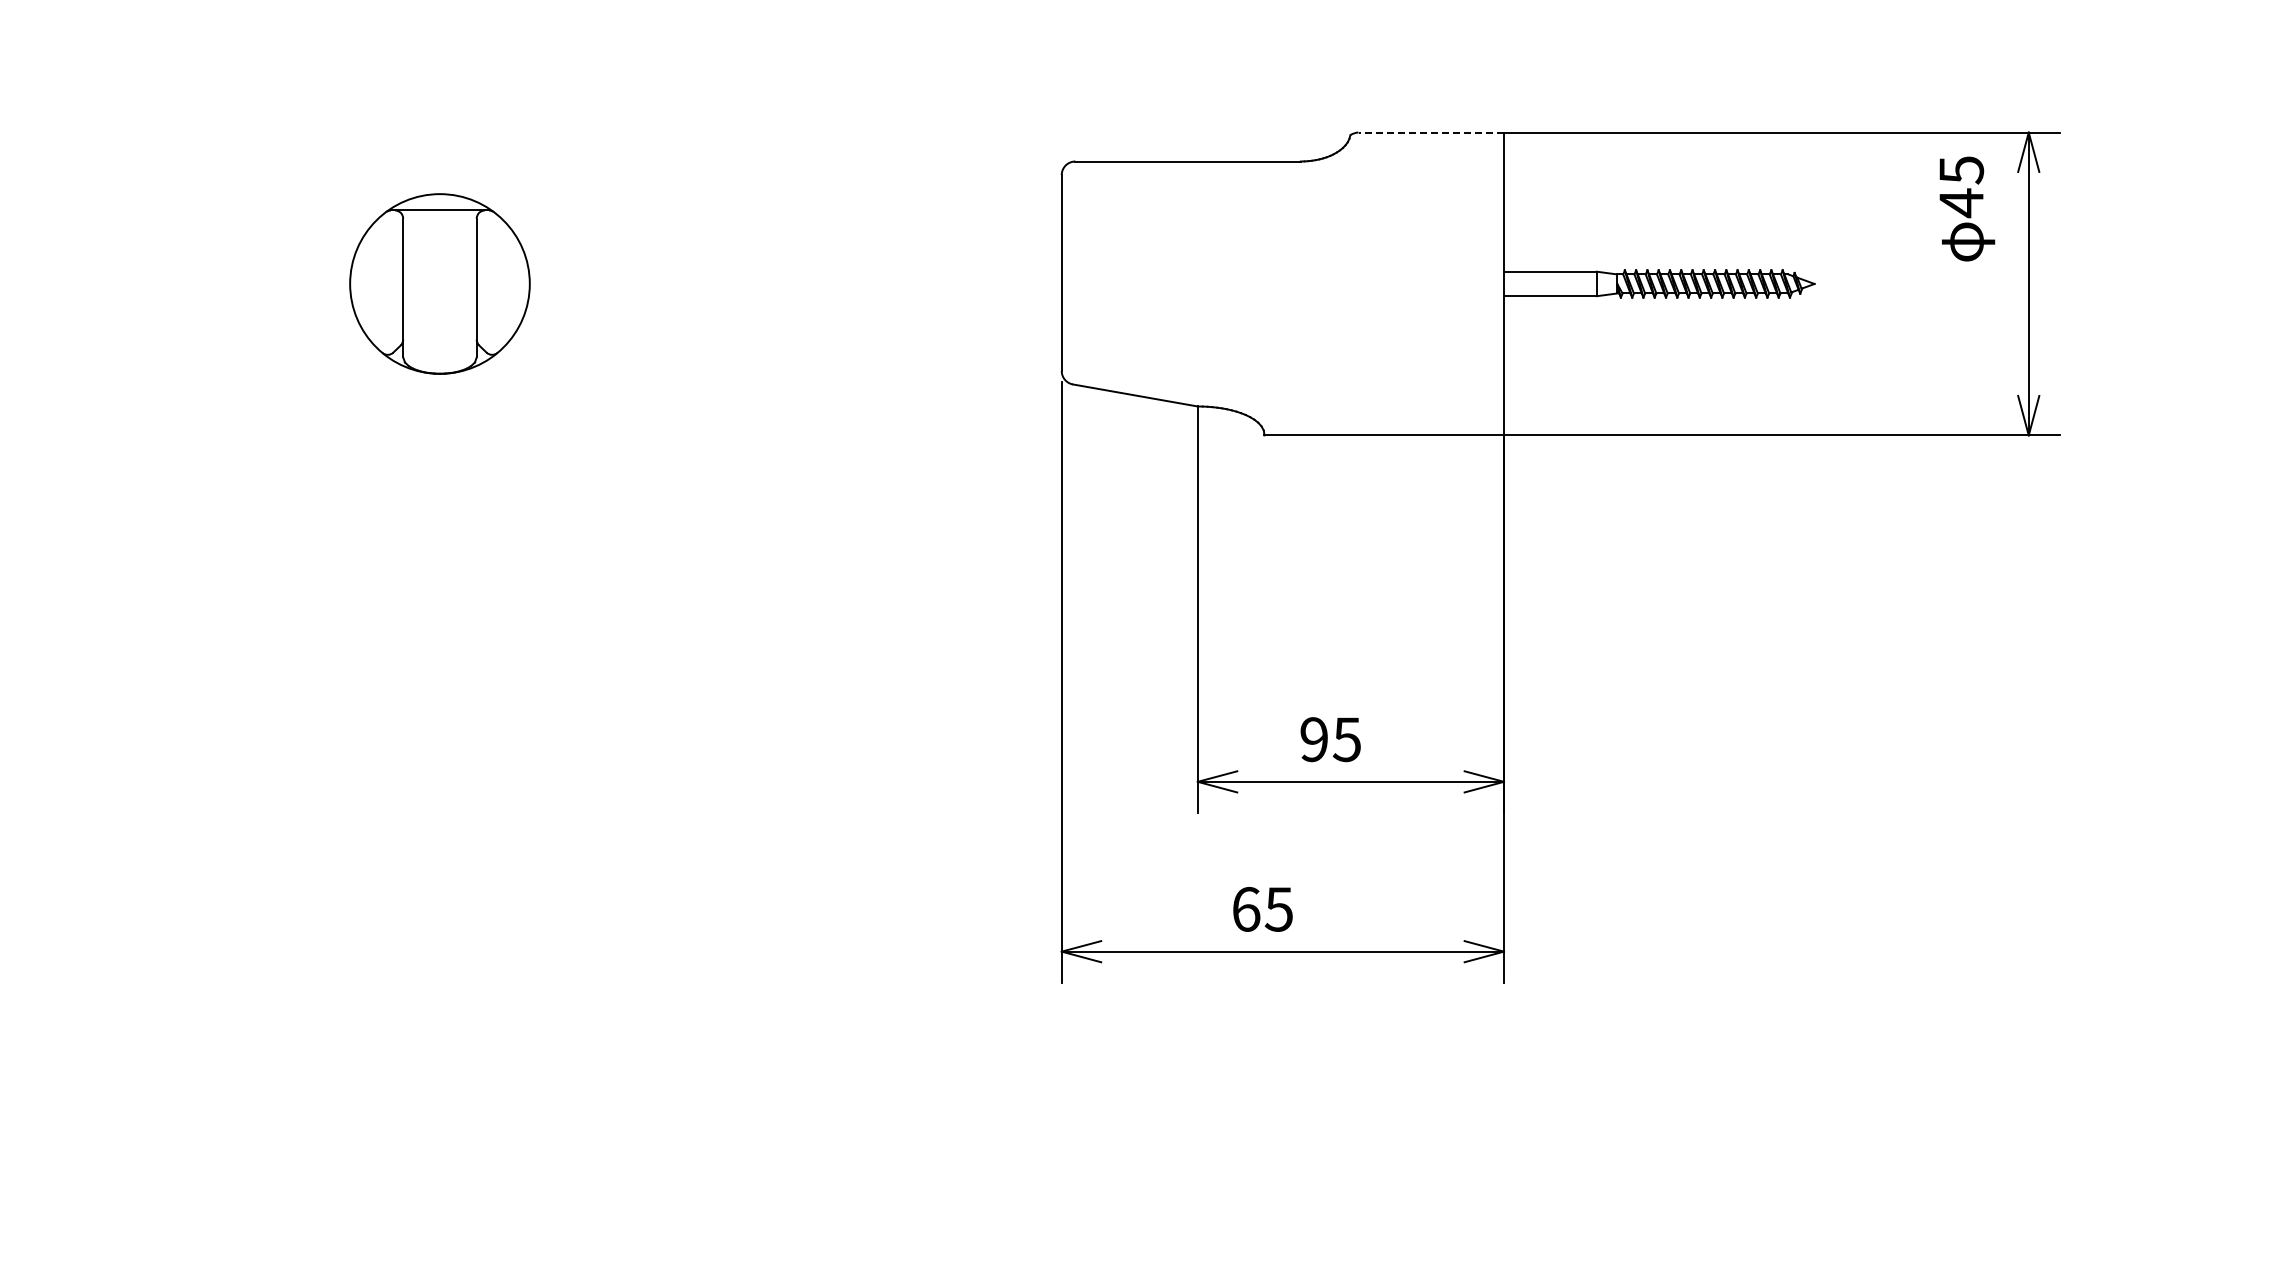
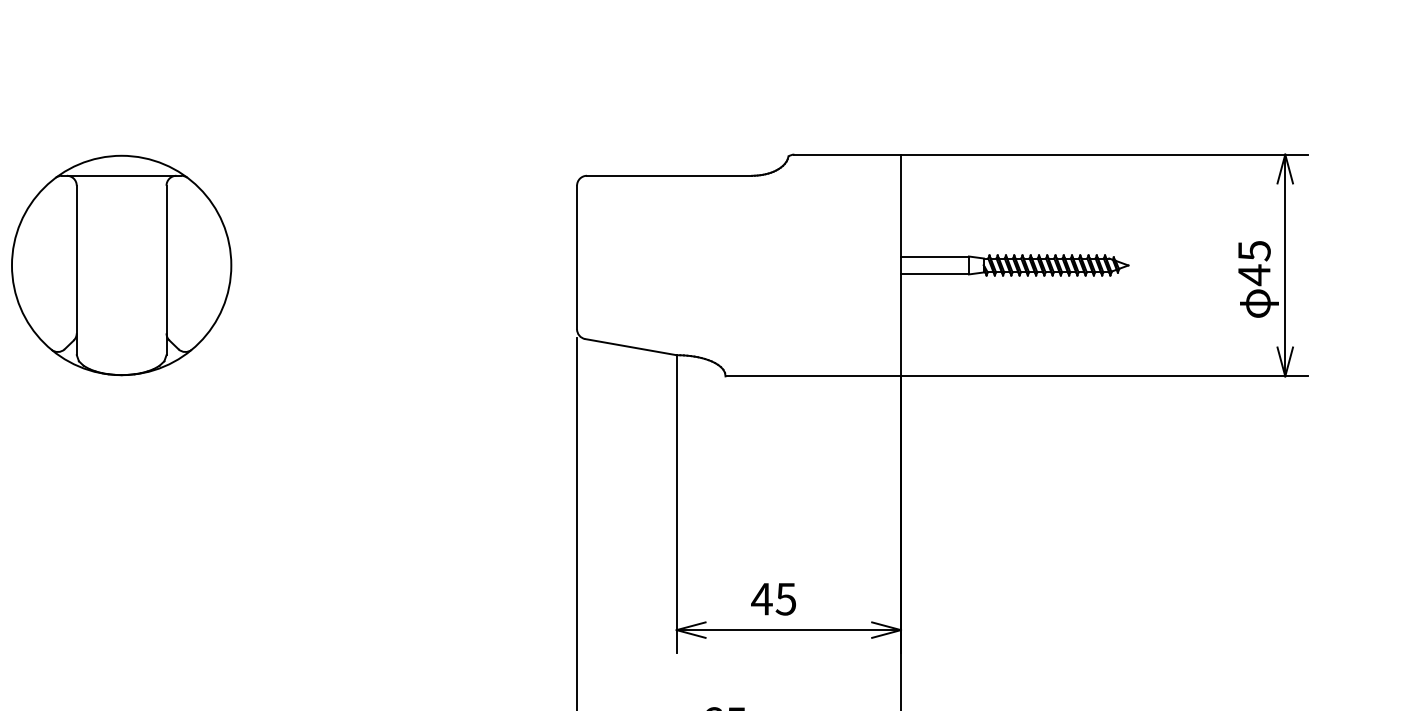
line: (1431, 132) -> (847, 154), dashed -> solid
text: (1967, 208) -> (1258, 279), moved
part: (439, 283) -> (121, 265), size x1.67
text: (1314, 739) -> (762, 599), 95 -> 45

